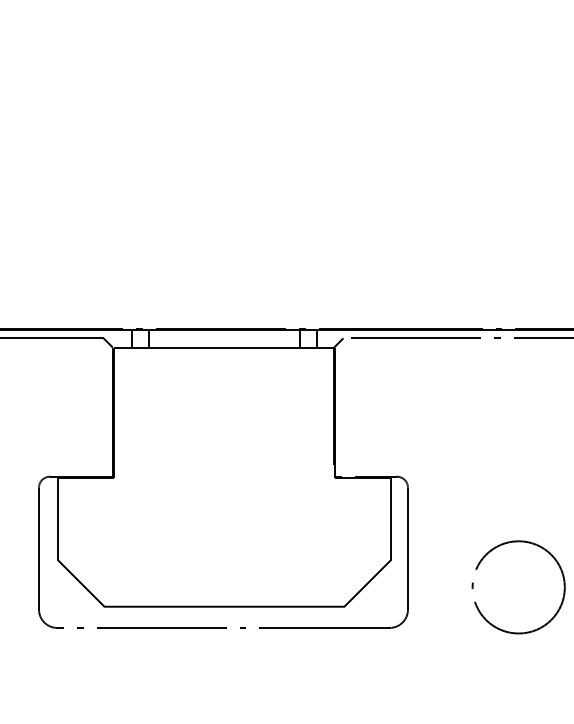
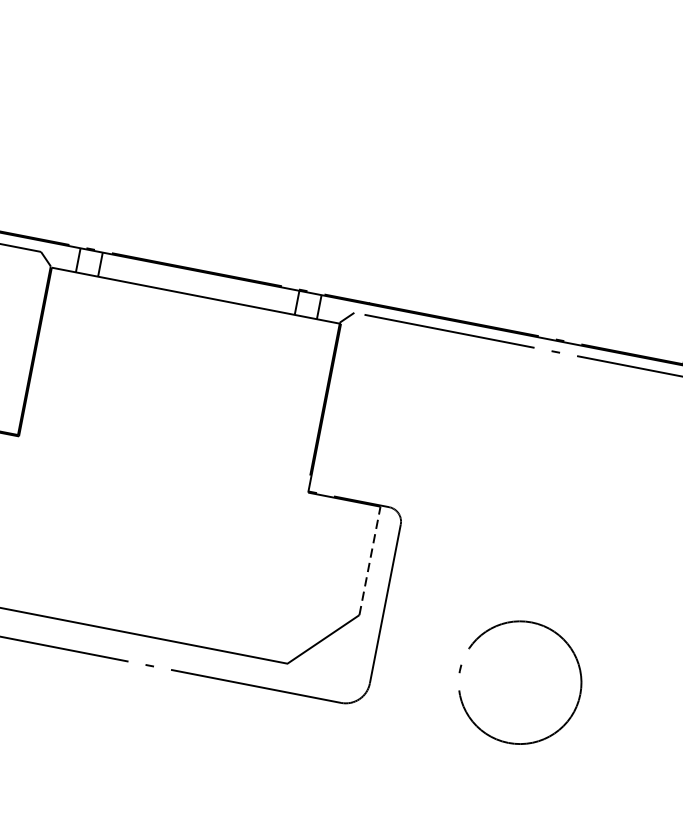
line: (390, 519) -> (369, 561), solid -> dashed

